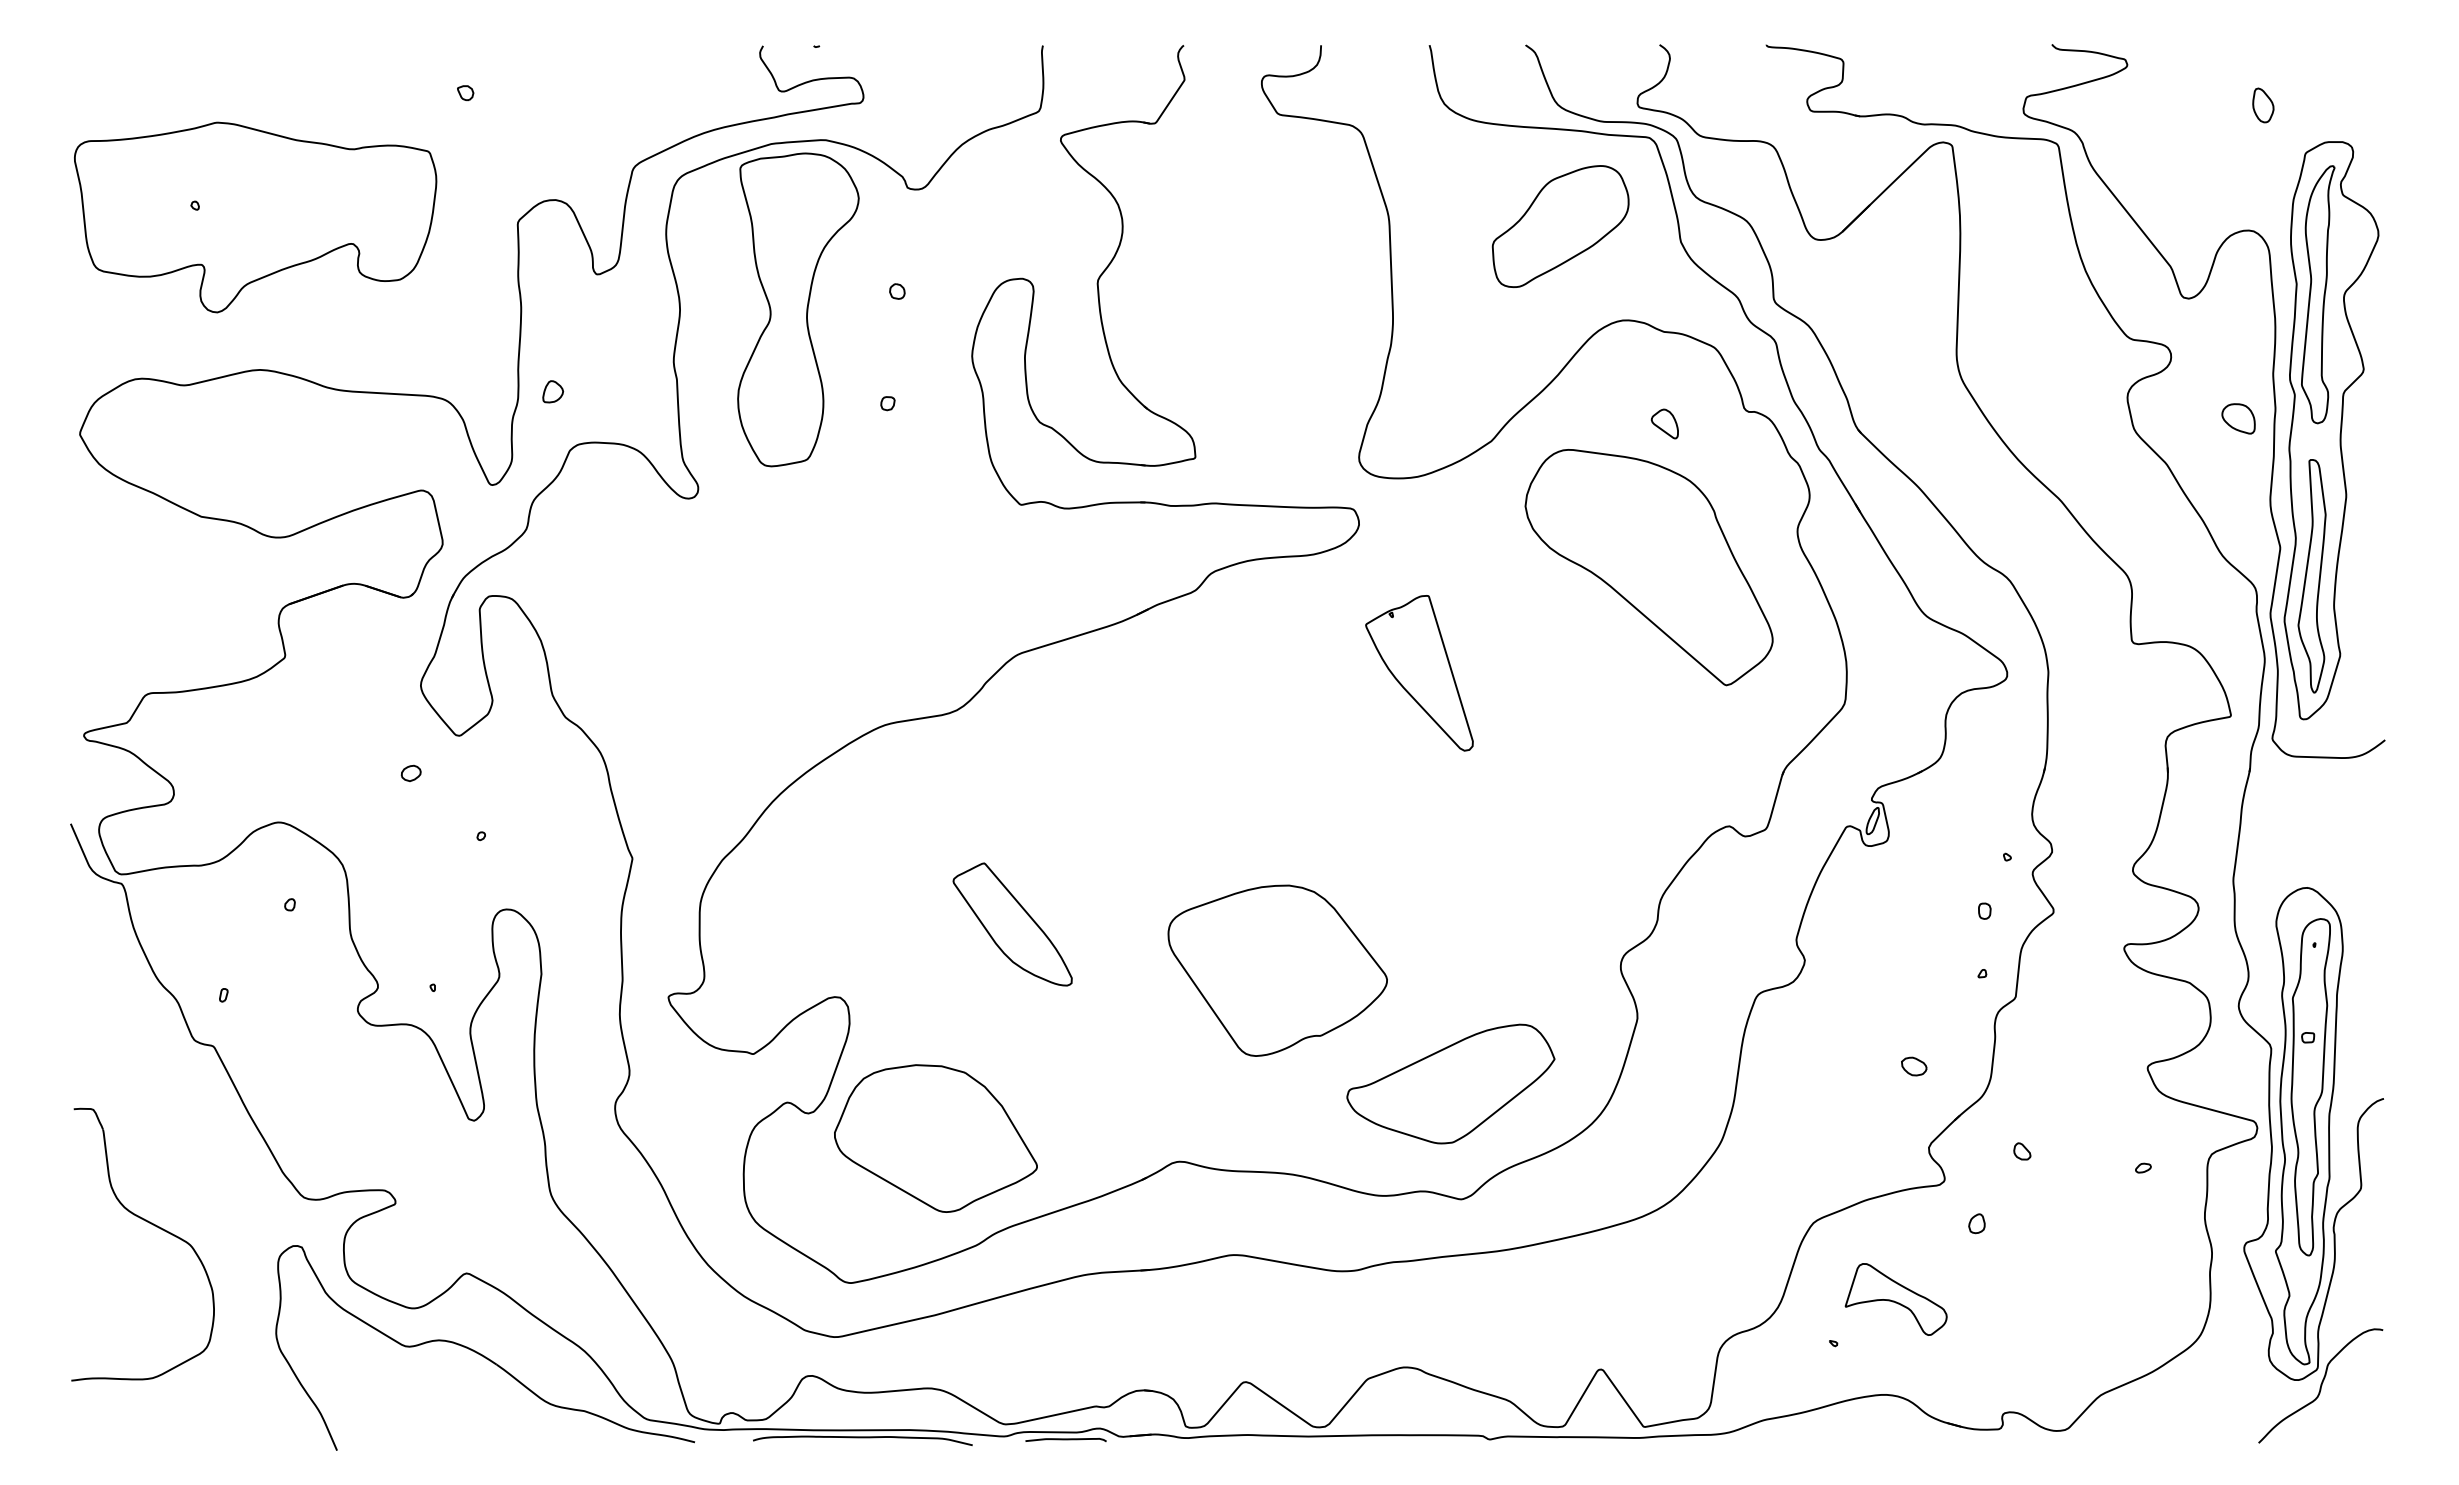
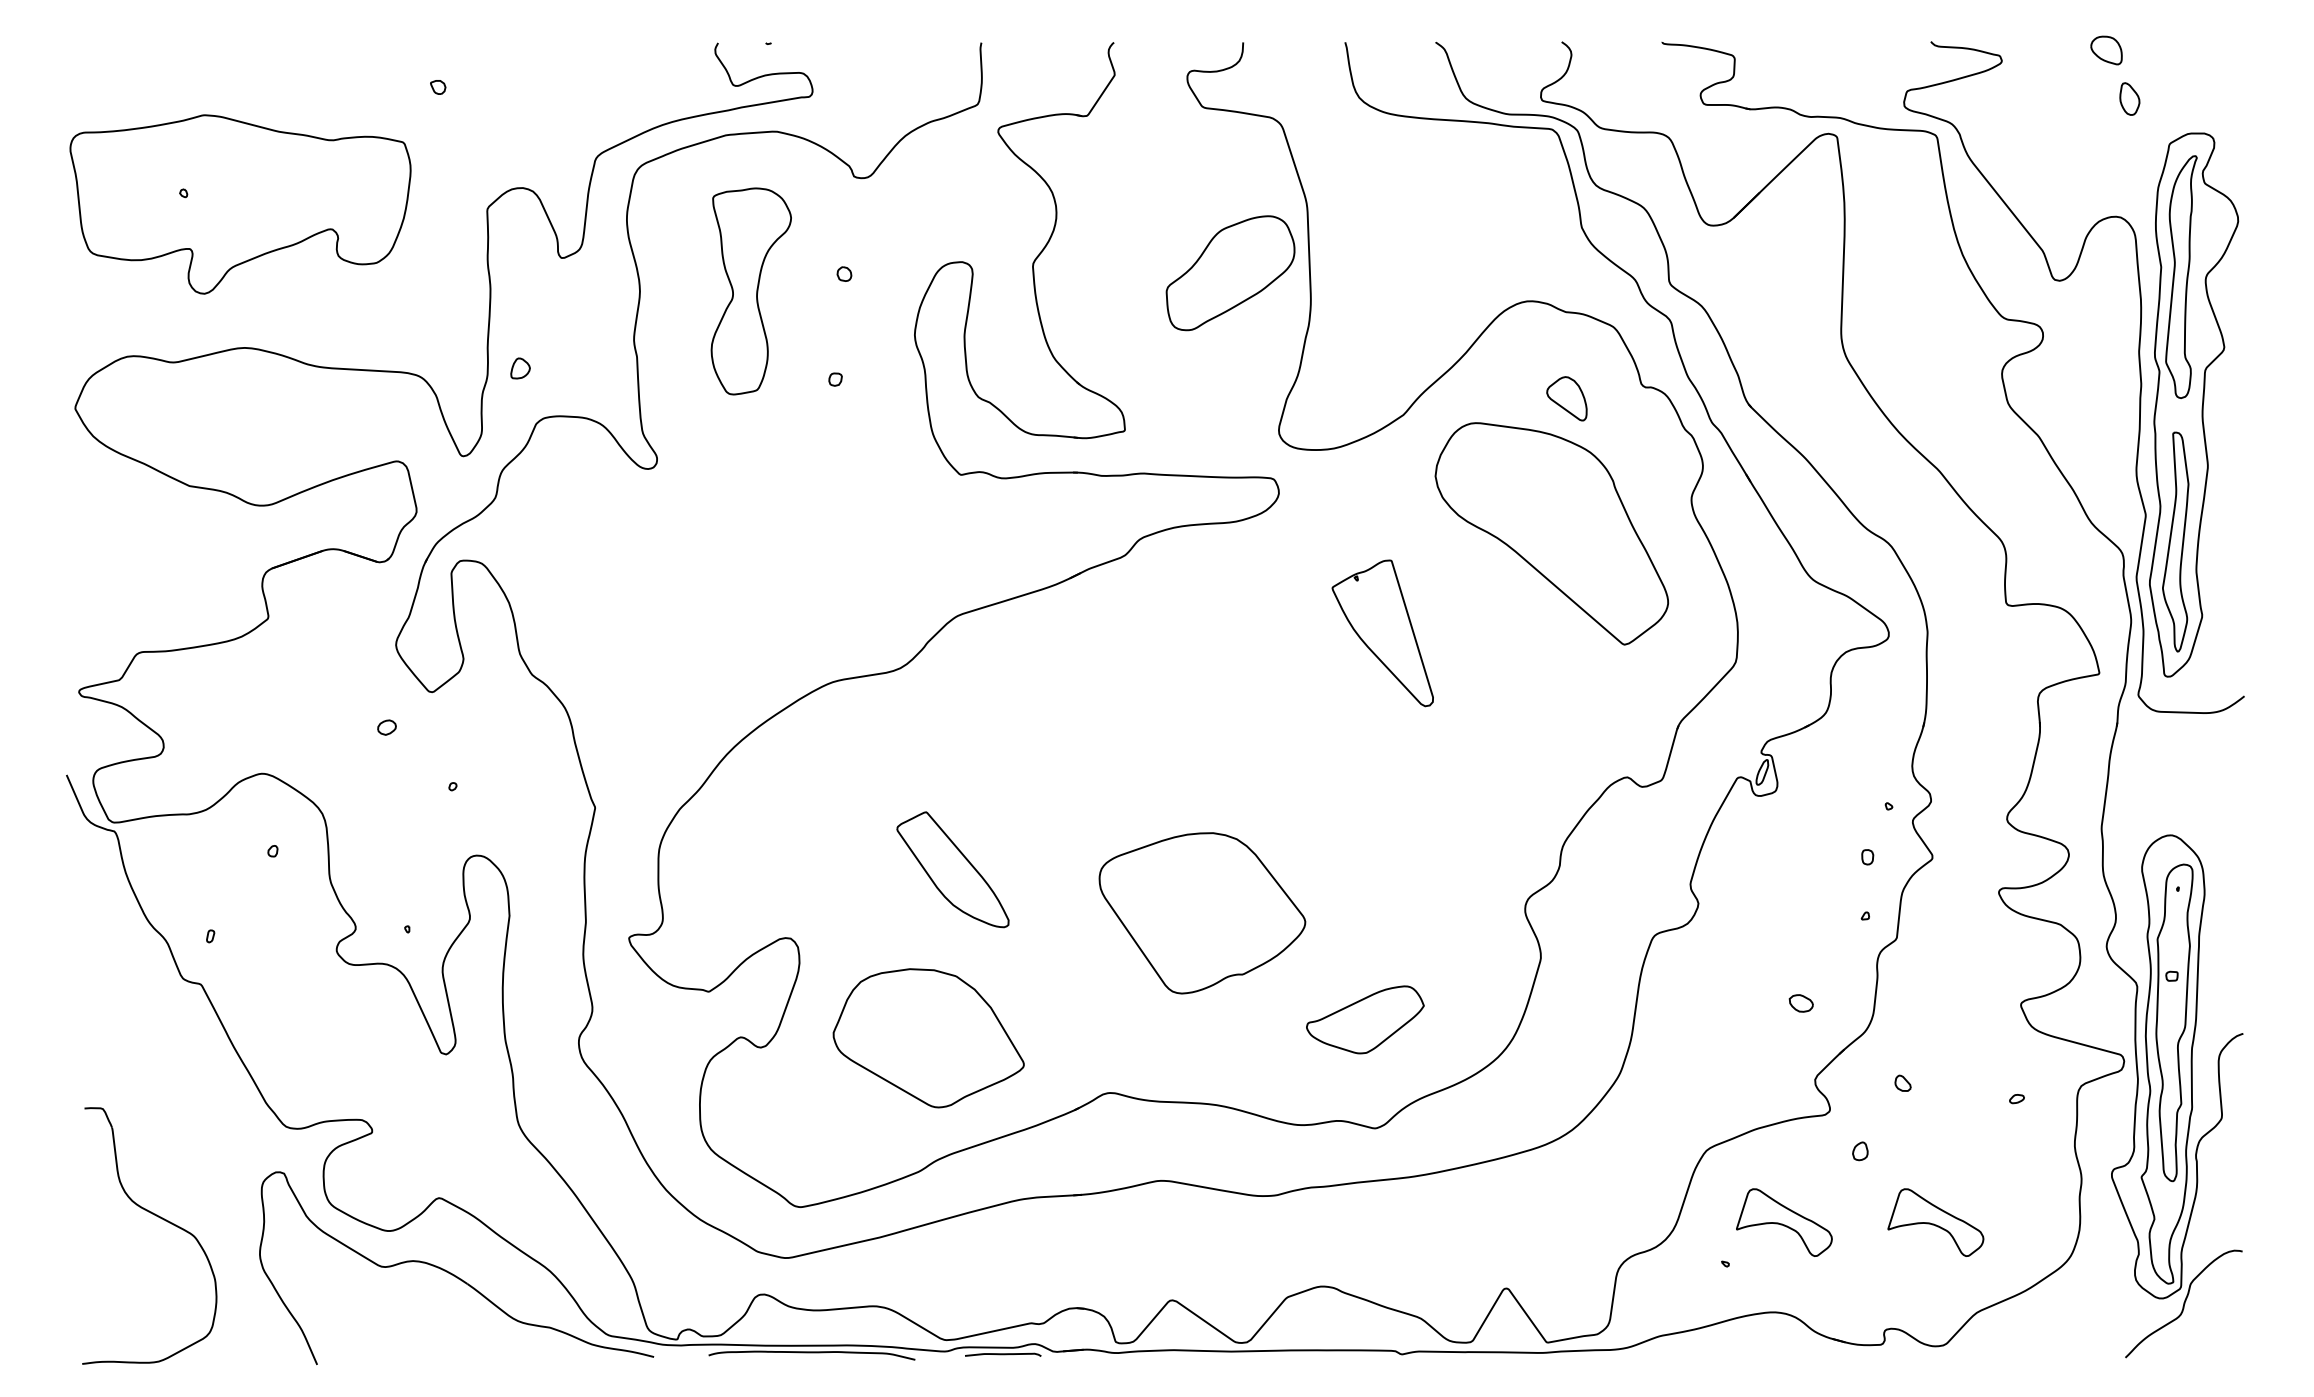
part: (1560, 226) -> (1230, 273), moved
part: (798, 309) -> (751, 291), size x0.7
part: (2238, 418) -> (2106, 50), moved
part: (1664, 423) -> (1566, 398), size x1.6
part: (1419, 673) -> (1382, 633), moved
part: (1450, 1083) -> (1364, 1019), size x0.6
part: (935, 1138) -> (928, 1038), moved
part: (154, 1226) -> (160, 1218), moved
part: (2056, 1299) -> (1935, 1222), added

